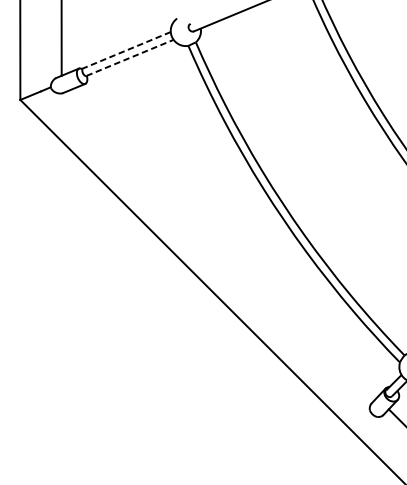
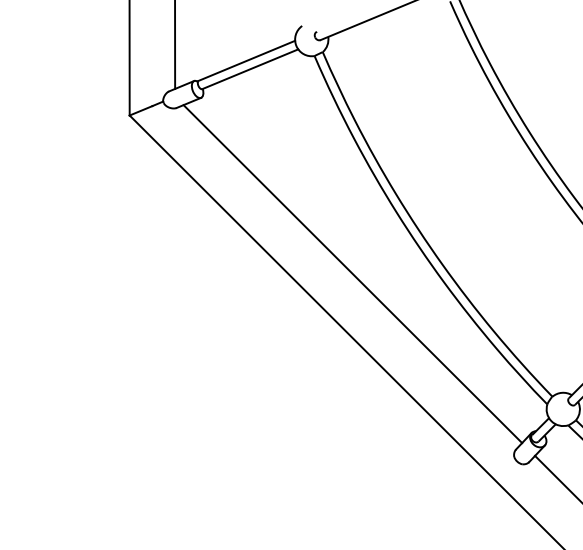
line: (126, 50) -> (246, 61), dashed -> solid
line: (130, 58) -> (250, 69), dashed -> solid
line: (222, 244) -> (352, 274), added

